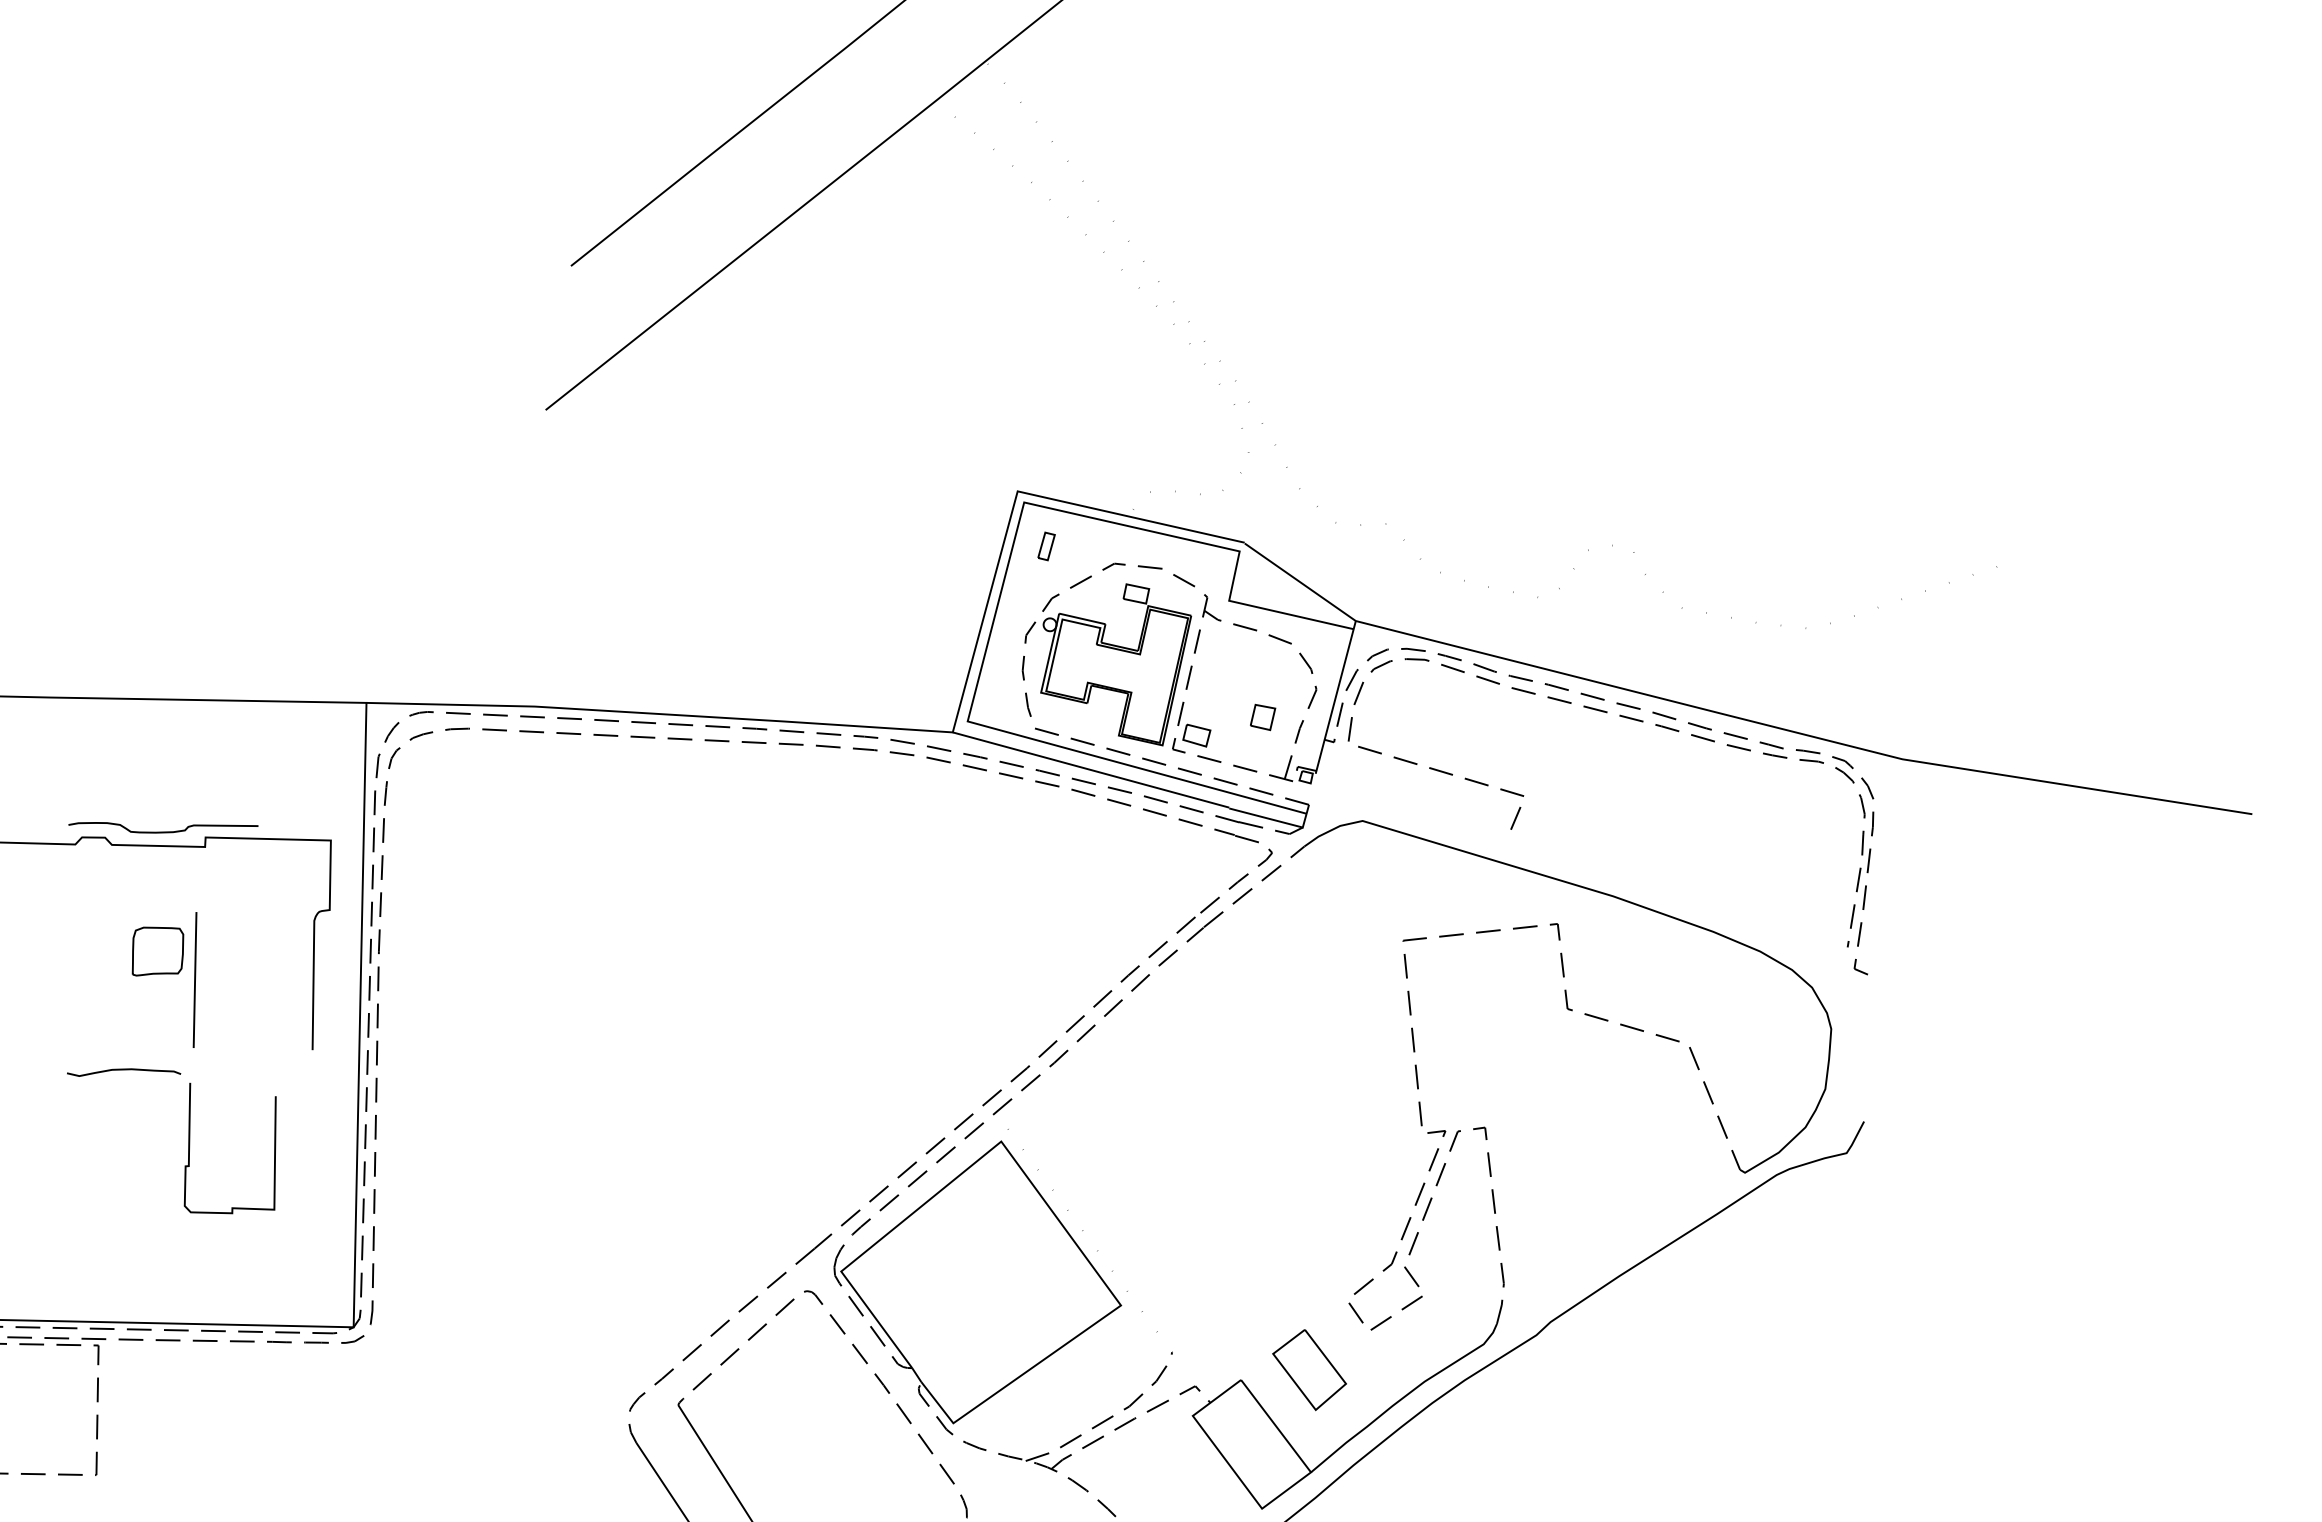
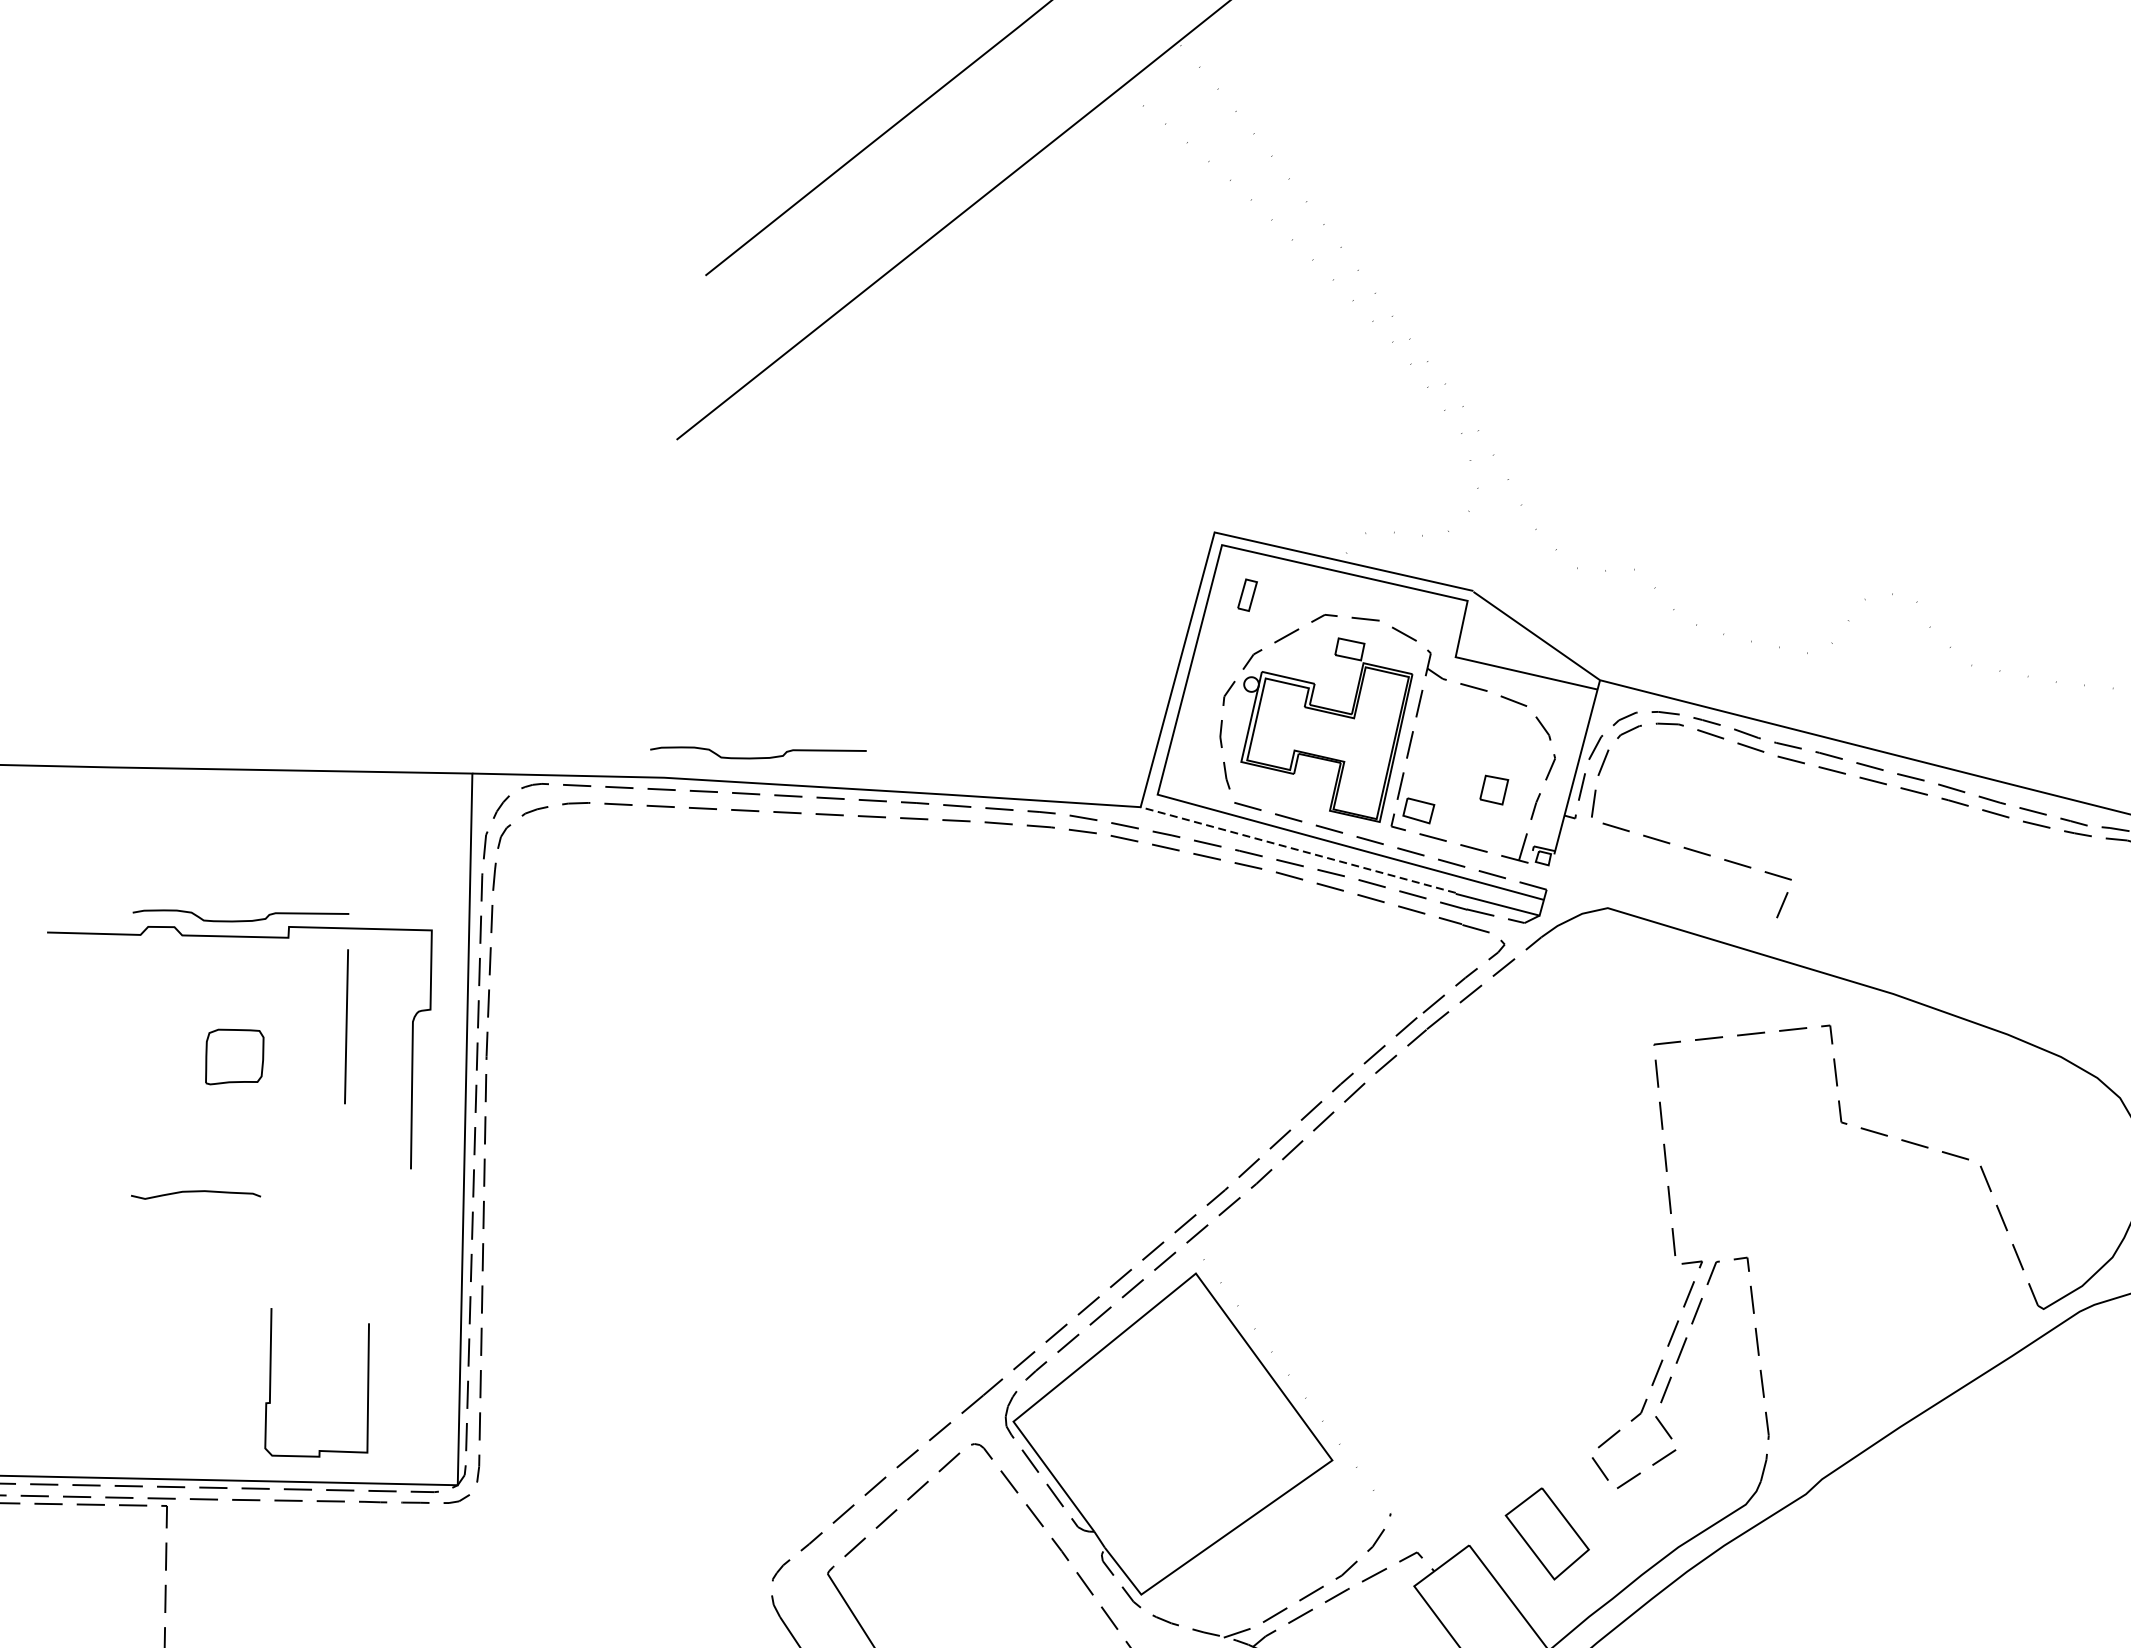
curve: (617, 688) -> (758, 757), added
line: (1090, 769) -> (1297, 849), solid -> dashed
line: (194, 979) -> (345, 1026), moved
curve: (190, 1146) -> (271, 1380), moved

